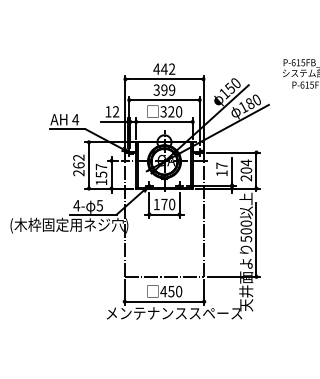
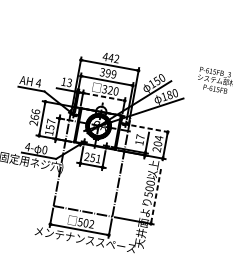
text: (116, 111) -> (69, 82), 12 -> 13
line: (164, 121) -> (104, 96), solid -> dashed
line: (234, 152) -> (151, 129), solid -> dashed
text: (78, 157) -> (35, 111), 262 -> 266
text: (164, 204) -> (92, 157), 170 -> 251
text: (99, 205) -> (44, 149), 5 -> 0
line: (256, 239) -> (156, 196), solid -> dashed
text: (171, 291) -> (86, 223), 450 -> 502

